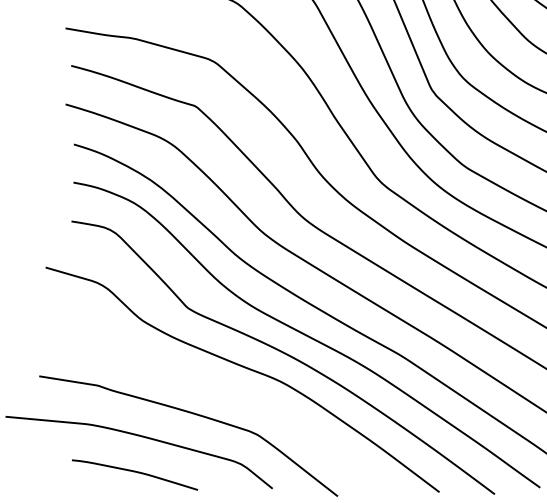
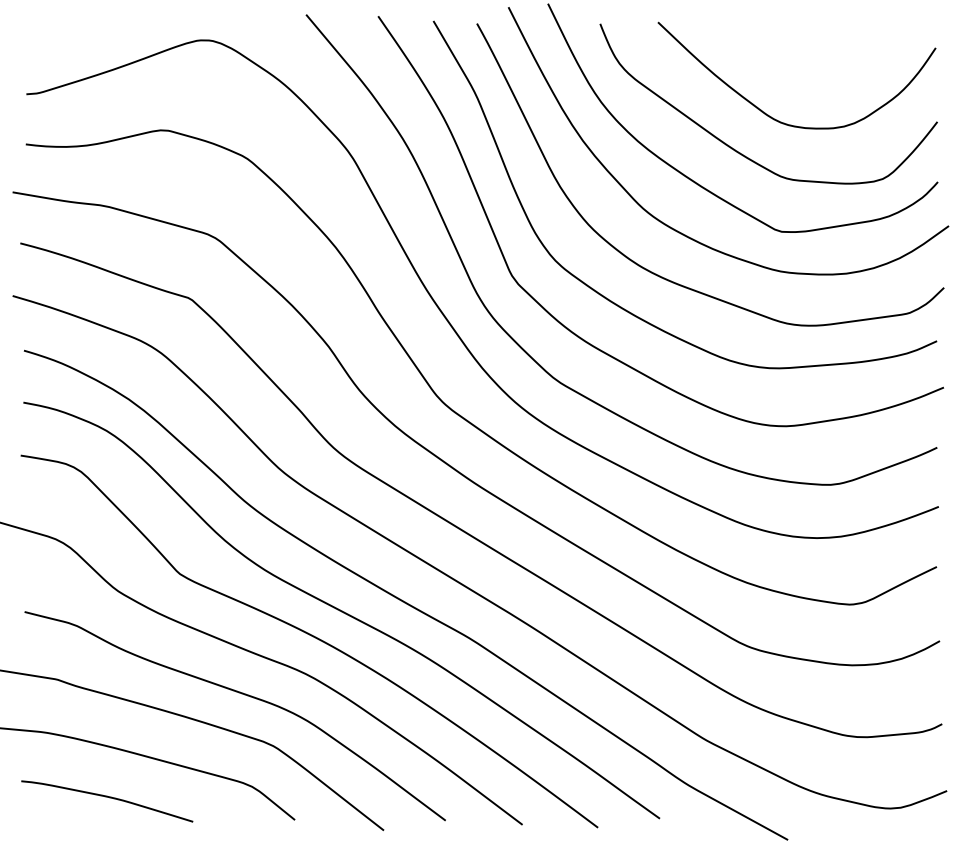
curve: (233, 396) -> (241, 694), added

